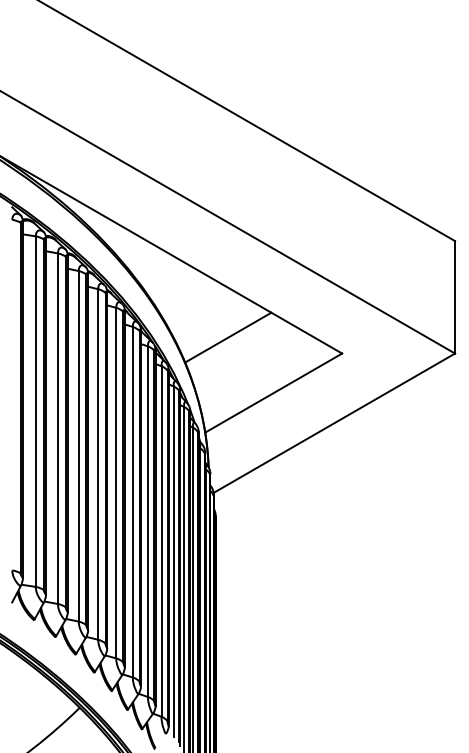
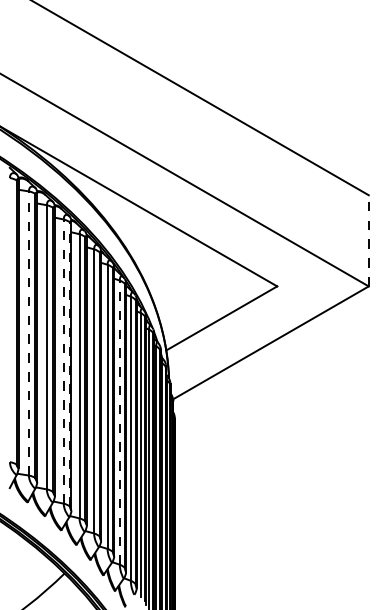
line: (454, 296) -> (368, 240), solid -> dashed
line: (227, 337) -> (184, 273), removed
line: (35, 410) -> (28, 332), solid -> dashed
line: (78, 446) -> (63, 361), solid -> dashed
line: (85, 449) -> (69, 364), solid -> dashed
line: (147, 521) -> (119, 422), solid -> dashed

